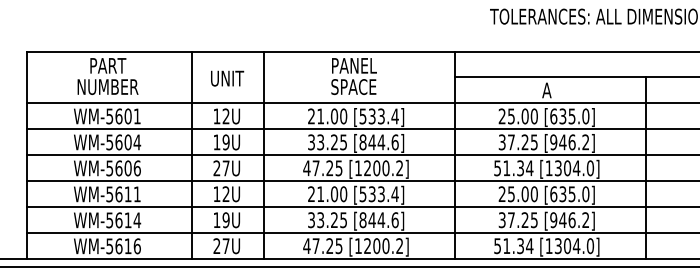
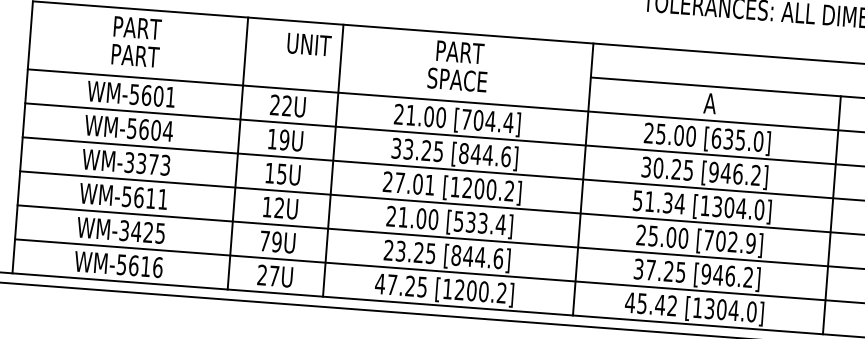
text: (354, 65) -> (460, 51), PANEL -> PART
text: (227, 78) -> (309, 44), moved
text: (107, 87) -> (134, 56), NUMBER -> PART
text: (216, 116) -> (274, 105), 12U -> 22U
text: (372, 116) -> (478, 120), [533.4] -> [704.4]
text: (510, 142) -> (657, 168), 37.25 -> 30.25
text: (123, 168) -> (147, 164), WM-5606 -> WM-3373
text: (221, 168) -> (275, 173), 27U -> 15U
text: (322, 168) -> (408, 183), 47.25 -> 27.01
text: (569, 194) -> (729, 242), [635.0] -> [702.9]
text: (216, 219) -> (264, 240), 19U -> 79U
text: (123, 220) -> (142, 232), WM-5614 -> WM-3425
text: (311, 220) -> (388, 250), 33.25 -> 23.25
text: (513, 246) -> (650, 304), 51.34 -> 45.42

